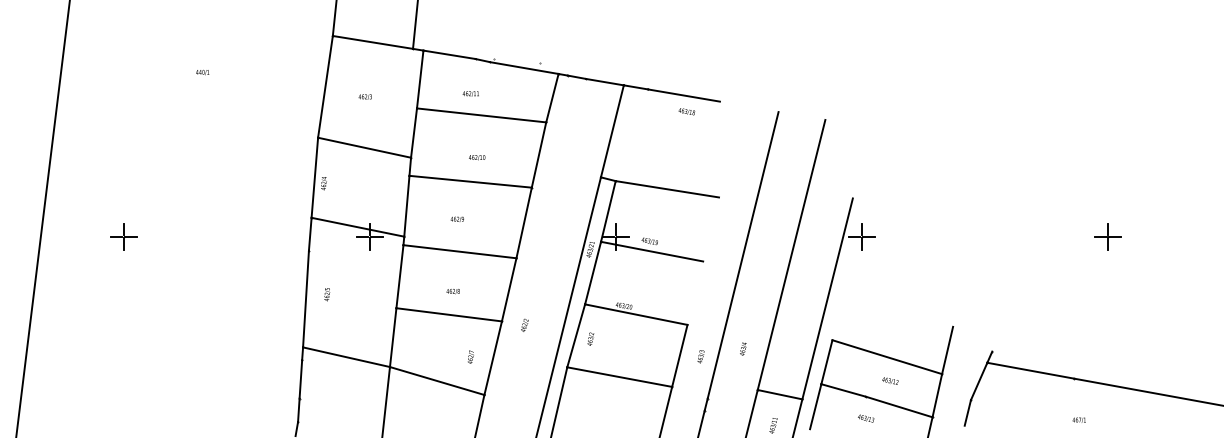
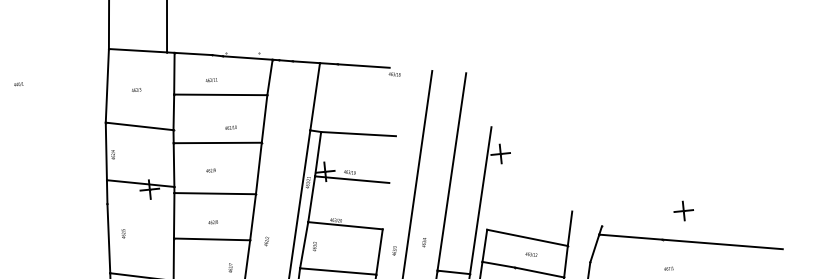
text: (686, 111) -> (394, 74), moved
text: (477, 157) -> (231, 127), moved
part: (1107, 236) -> (683, 210), moved

